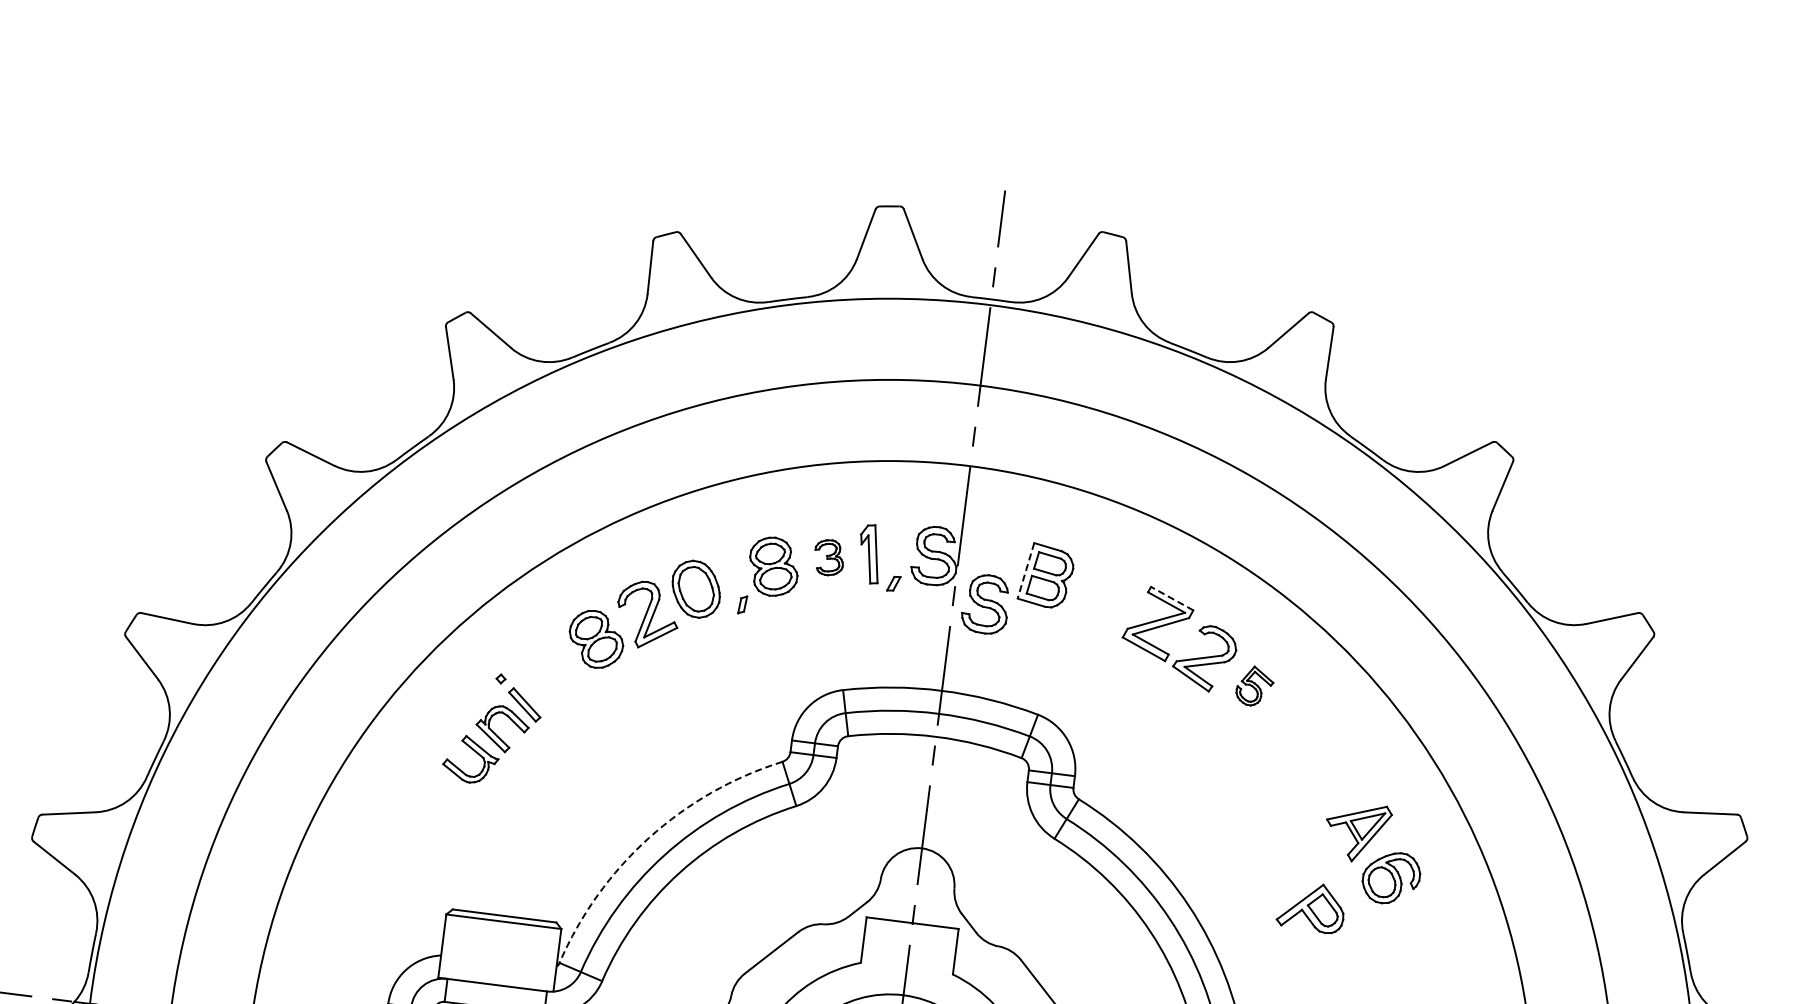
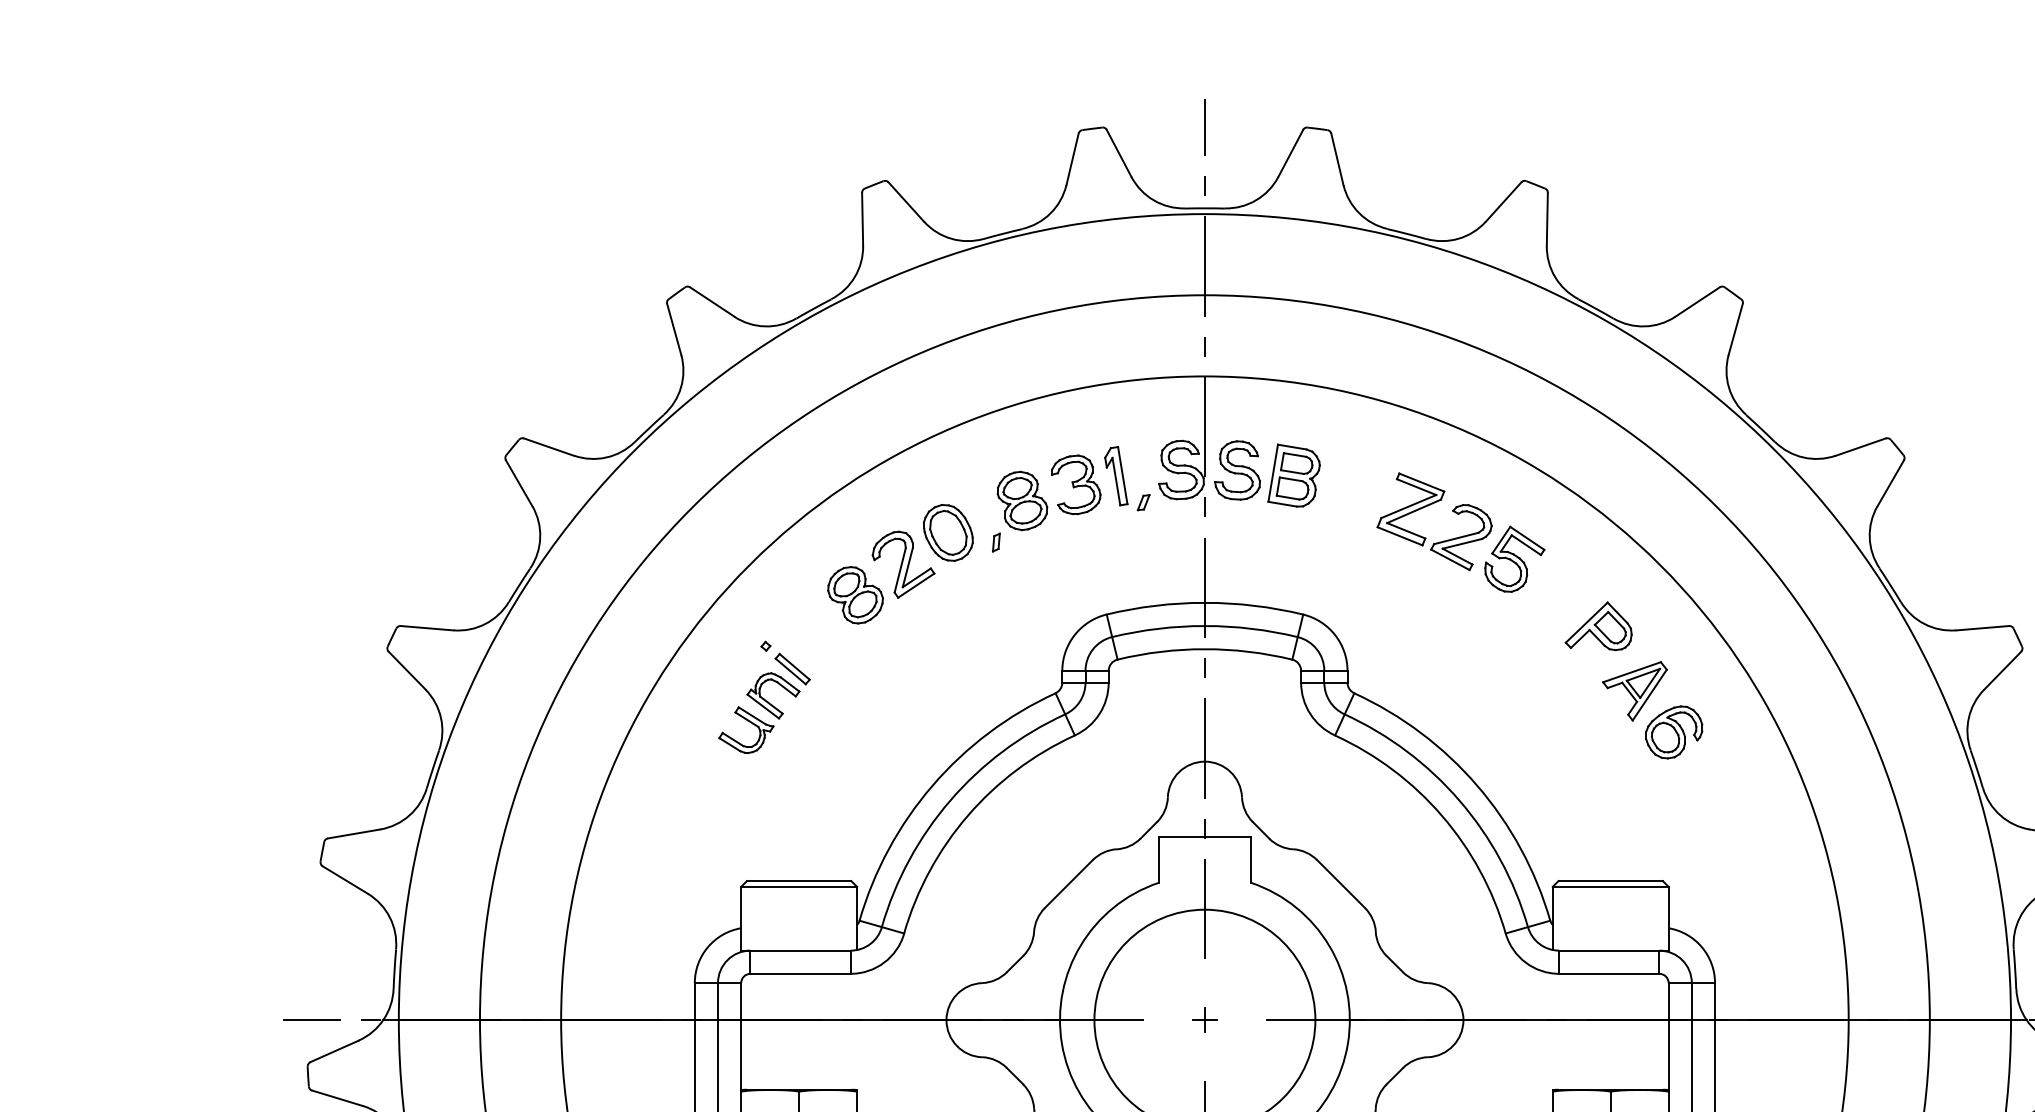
part: (829, 557) -> (1076, 484), size x1.67
line: (1026, 571) -> (1273, 473), dashed -> solid
line: (1171, 598) -> (1421, 482), dashed -> solid
part: (985, 604) -> (1237, 470), moved
part: (1254, 685) -> (1514, 558), size x1.67
arc: (648, 837) -> (932, 785), dashed -> solid
part: (1311, 907) -> (1598, 626), moved

